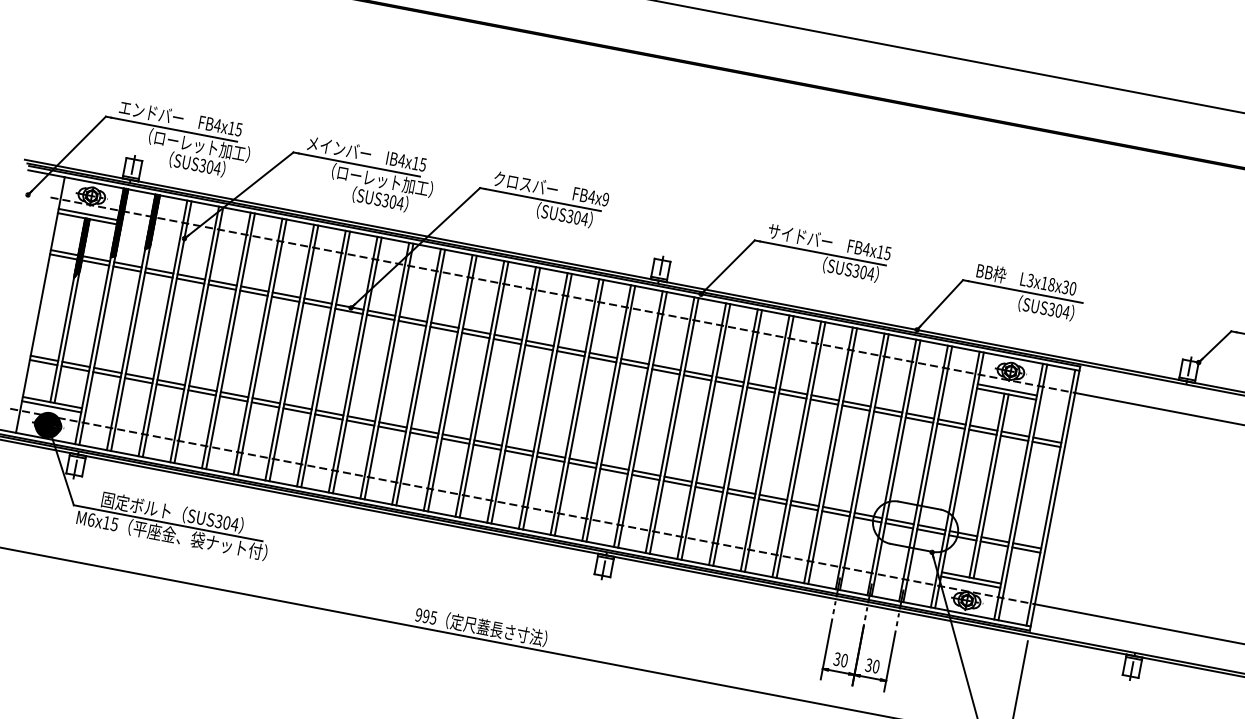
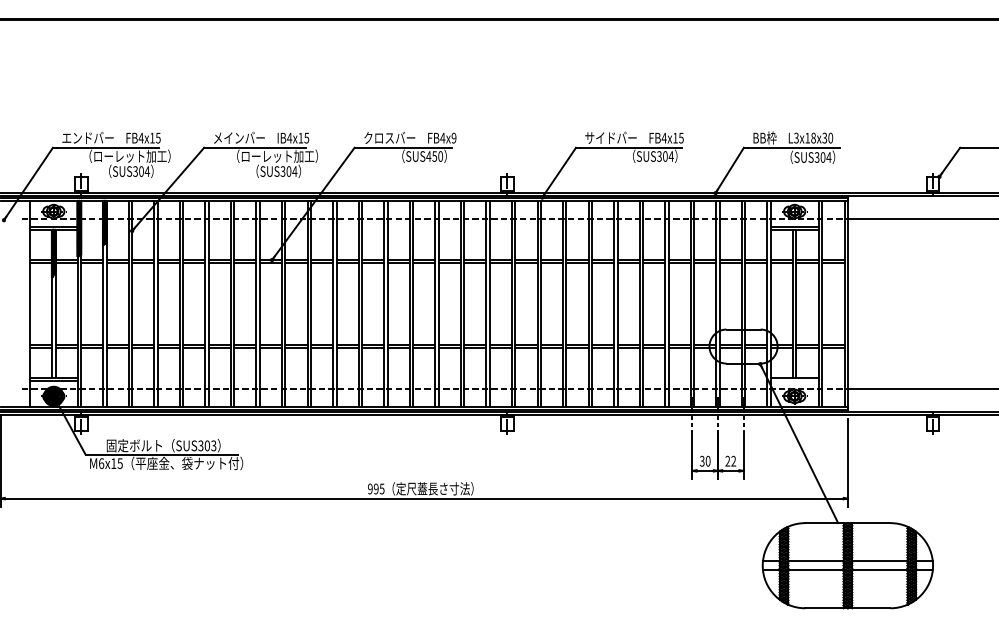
text: (577, 217) -> (434, 156), SUS304 -> SUS450
text: (234, 524) -> (213, 445), SUS304 -> SUS303
line: (970, 582) -> (794, 381), removed
text: (872, 666) -> (730, 461), 30 -> 22

